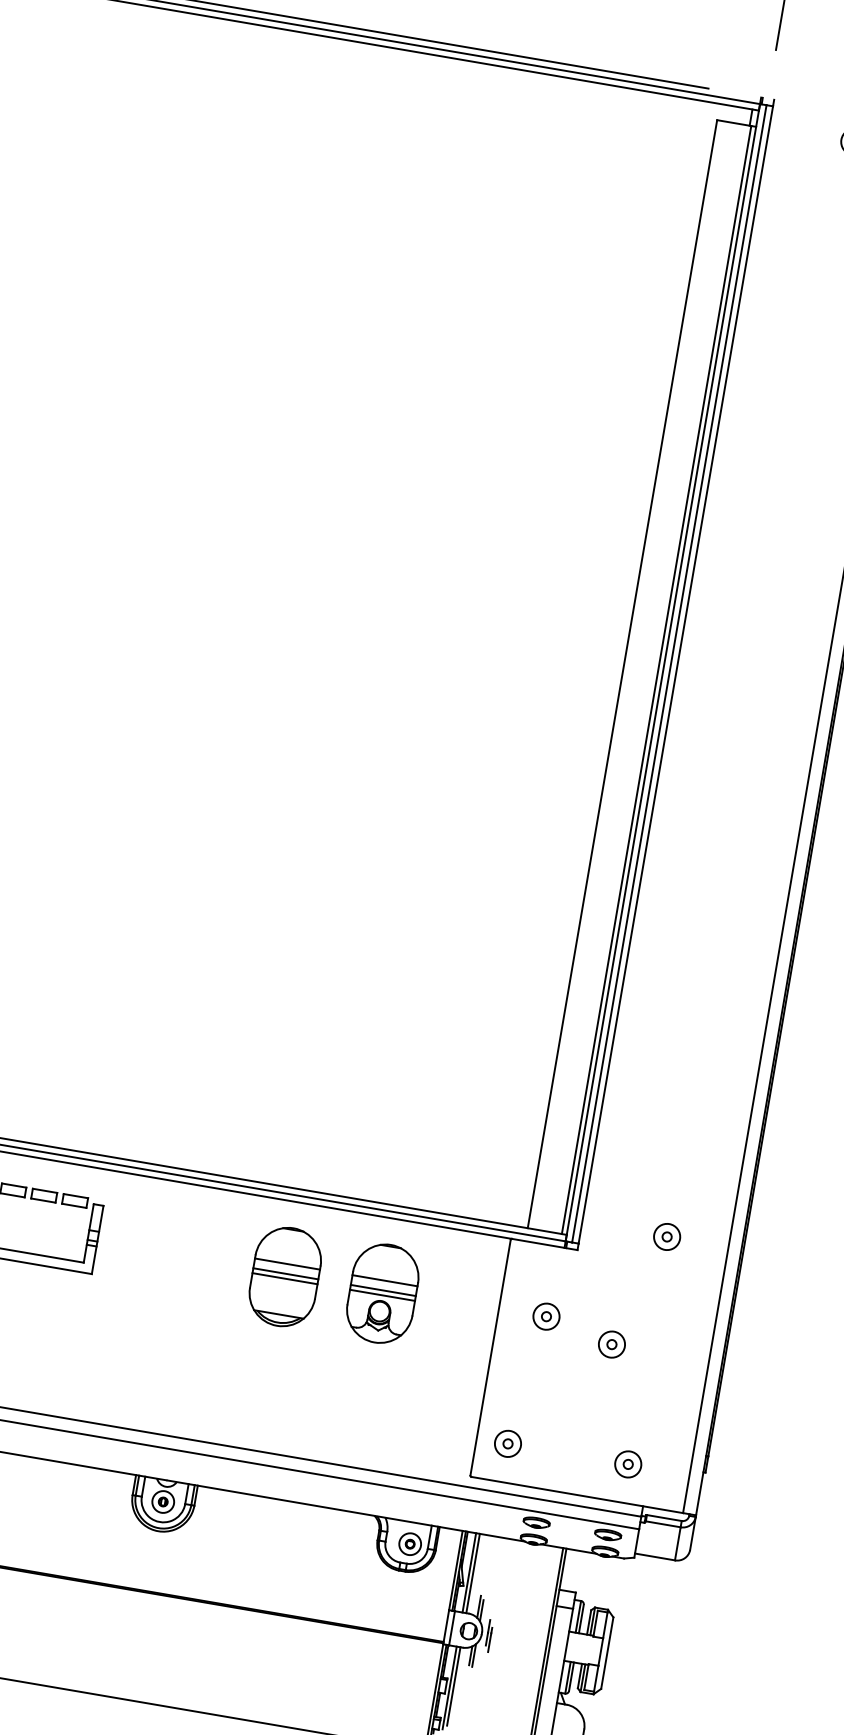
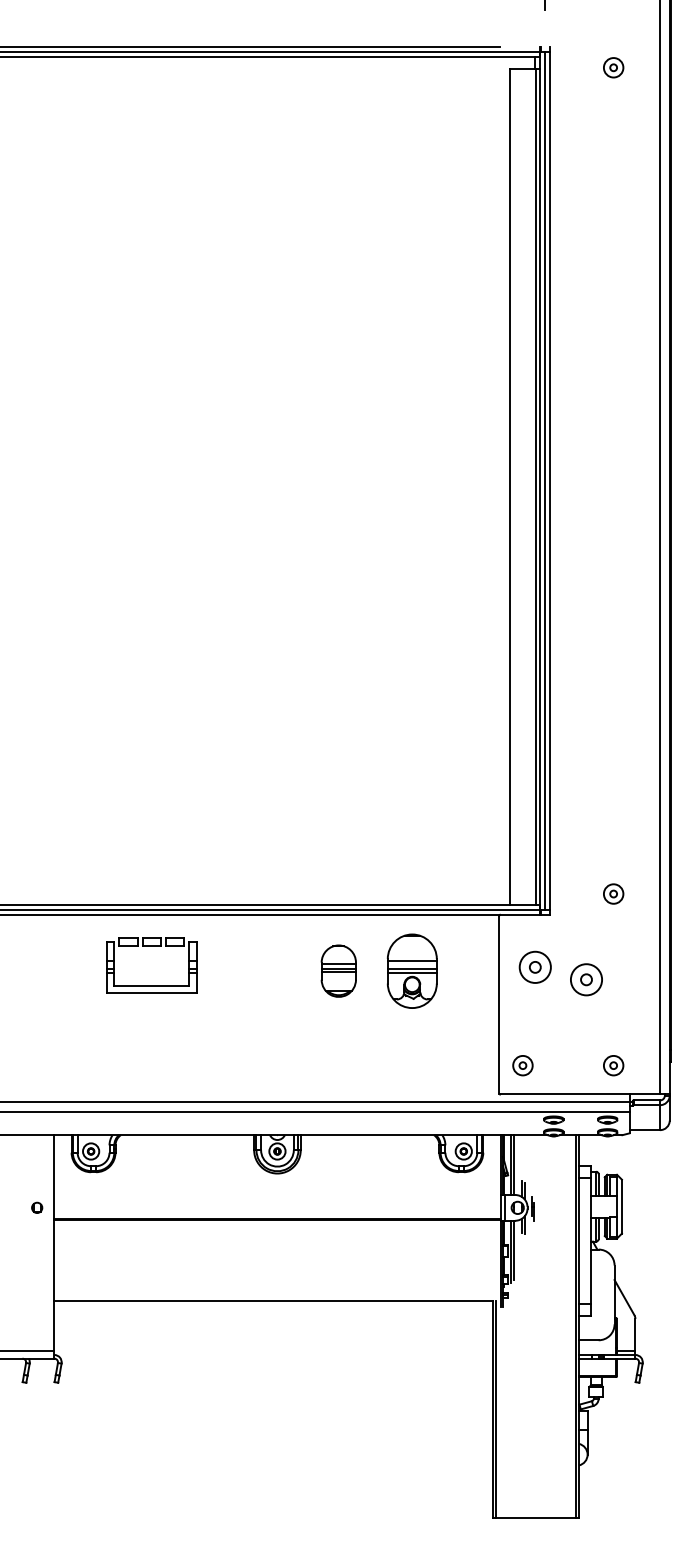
part: (285, 1275) -> (338, 970), size x0.7
part: (545, 1316) -> (534, 967), size x1.6
part: (611, 1344) -> (586, 979), size x1.6

